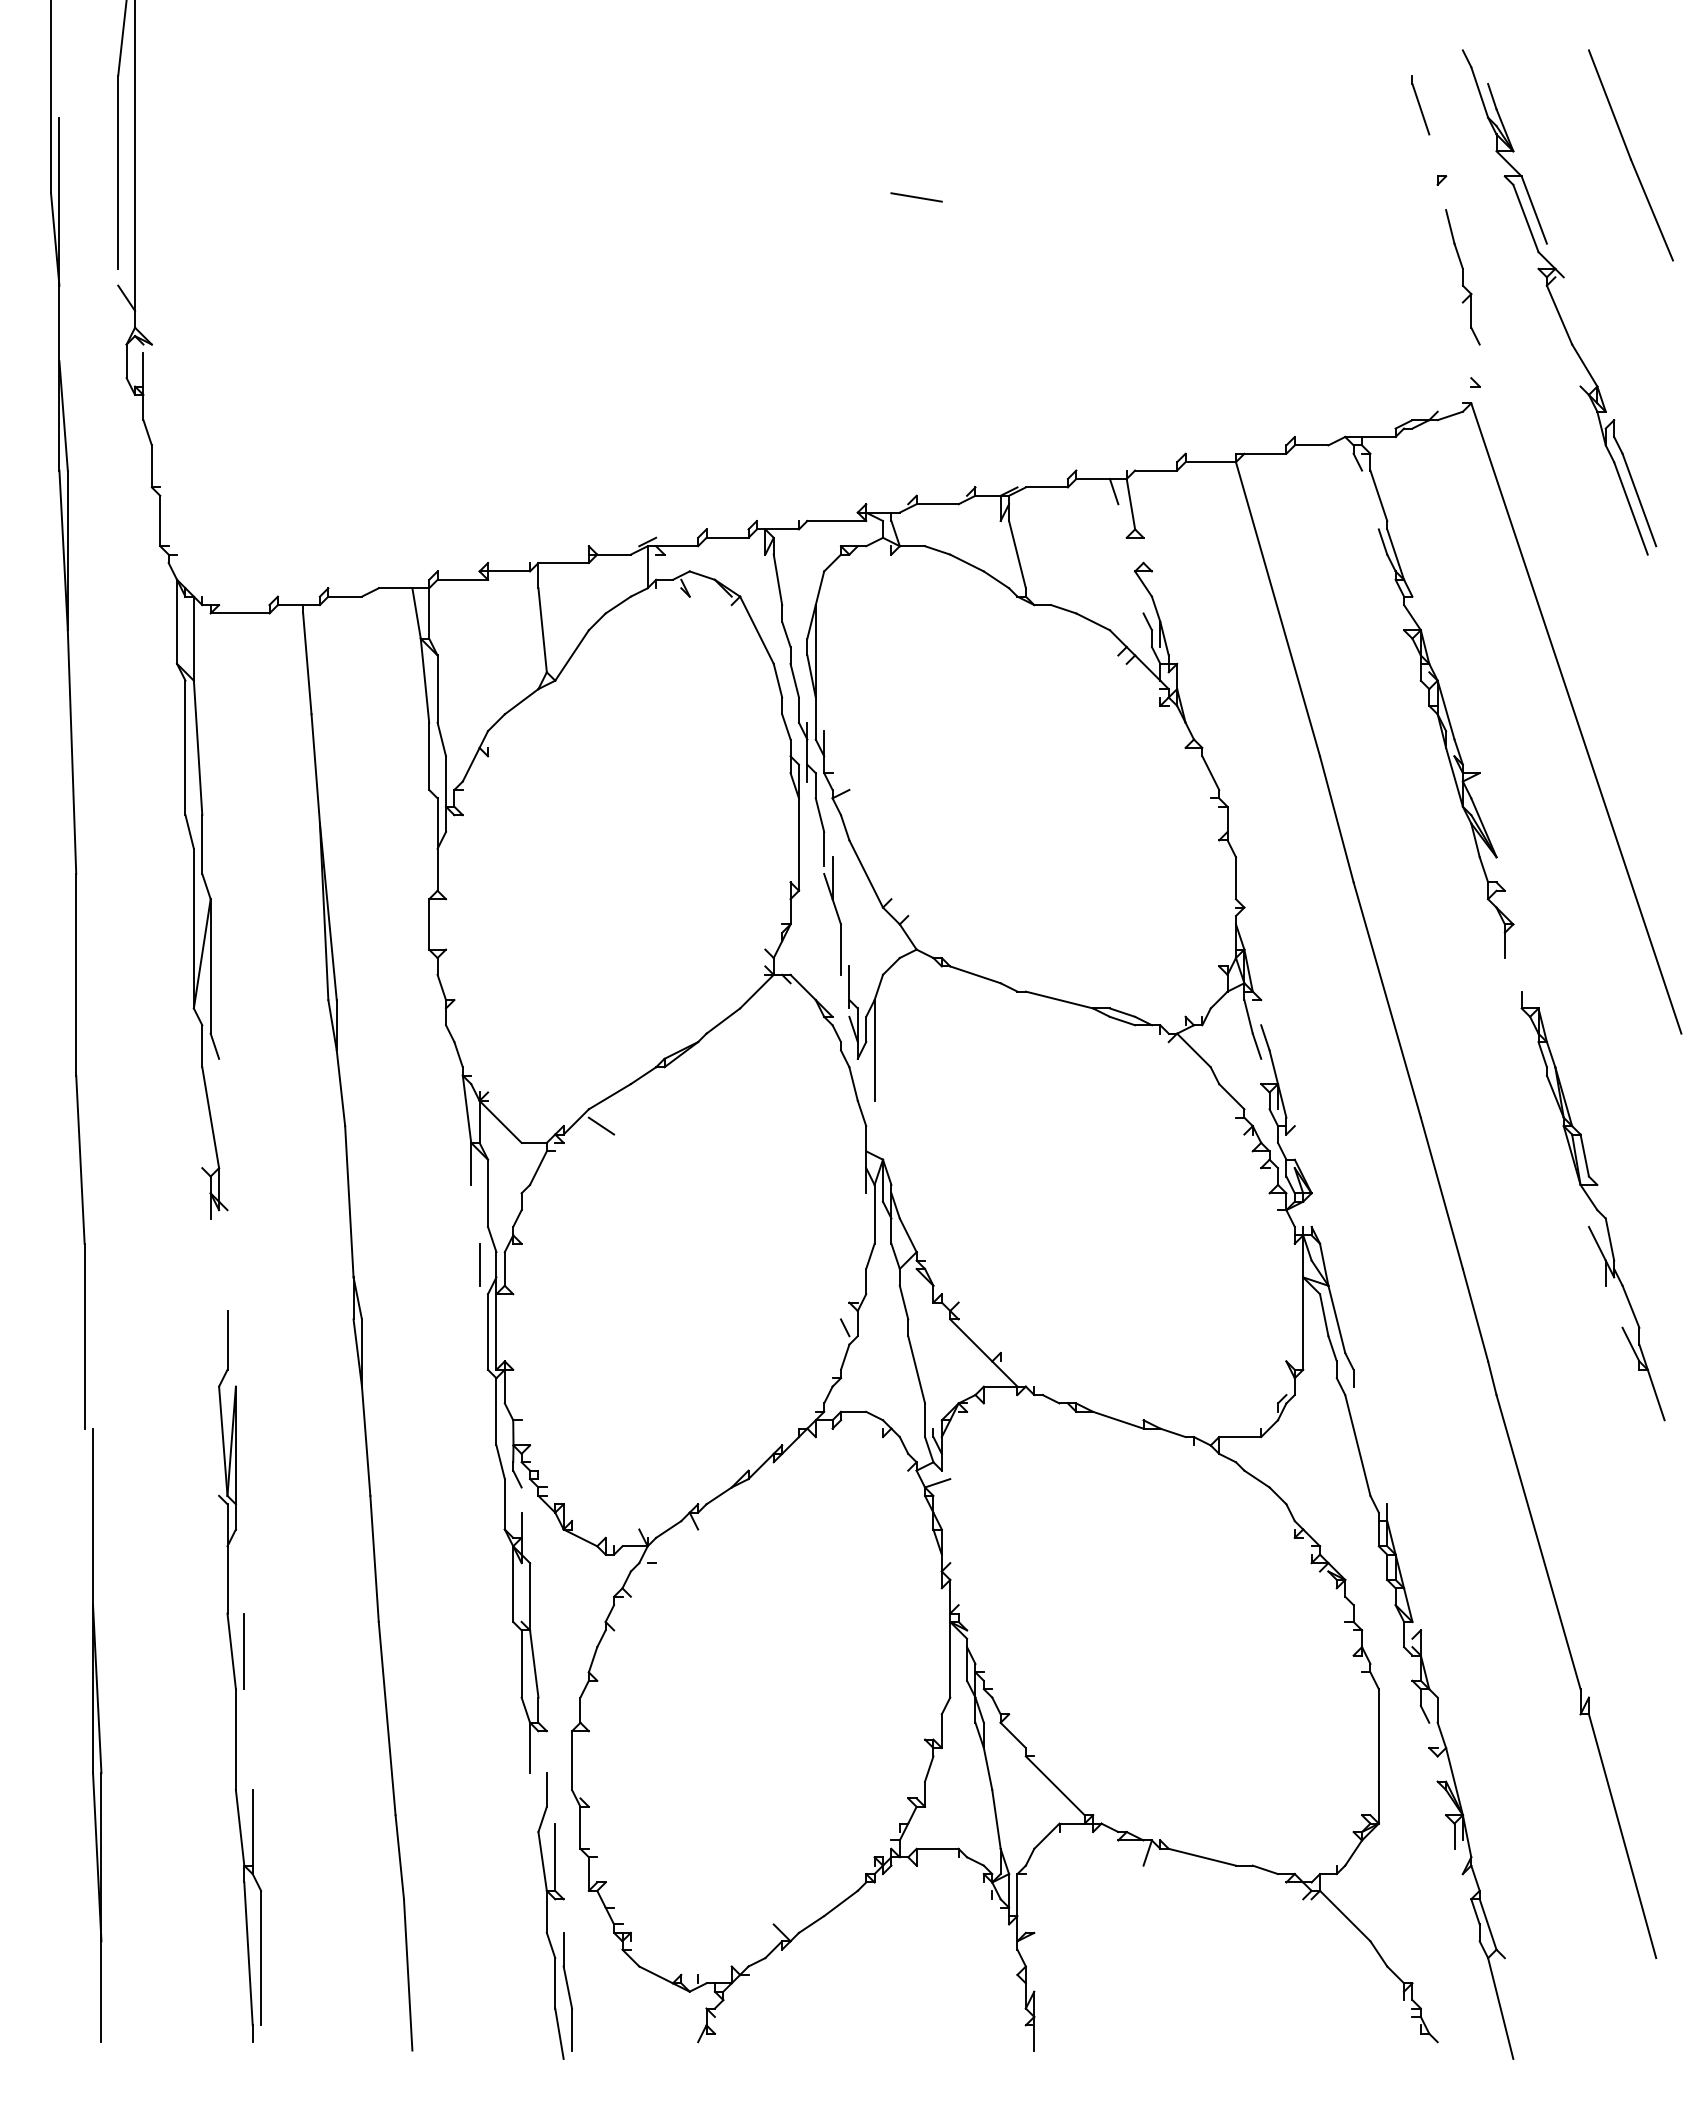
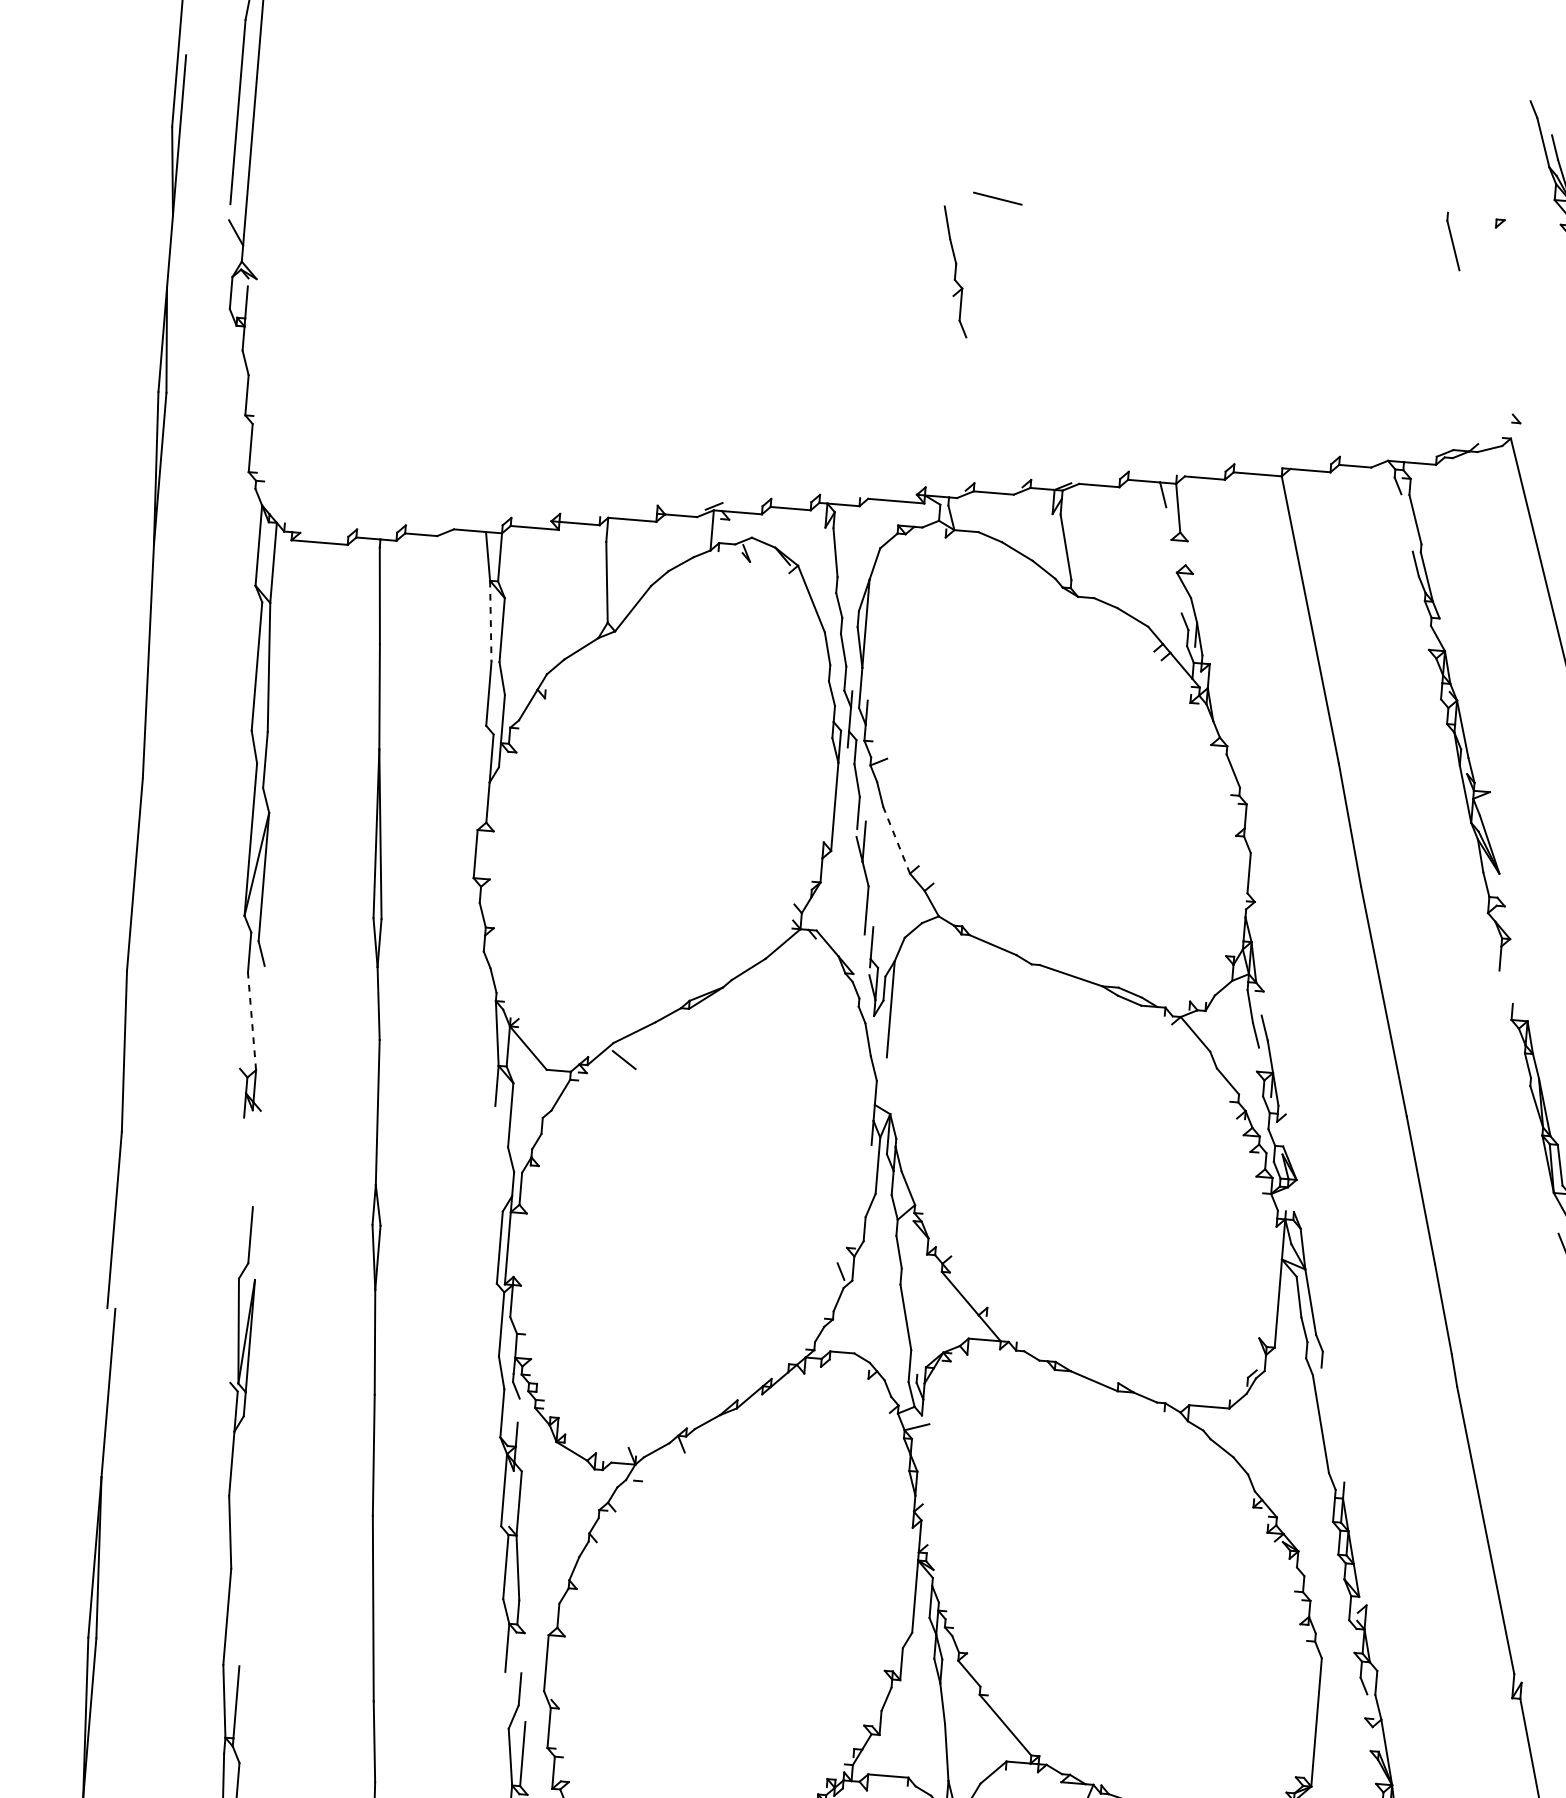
part: (1420, 105) -> (1453, 241), moved
part: (1462, 277) -> (955, 272), moved
line: (425, 681) -> (491, 622), solid -> dashed
line: (866, 873) -> (896, 839), solid -> dashed
line: (210, 1117) -> (251, 1021), solid -> dashed
line: (479, 1264) -> (497, 1182), removed
line: (244, 1651) -> (242, 1533), removed

